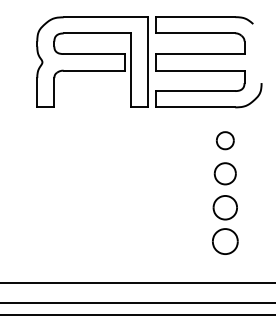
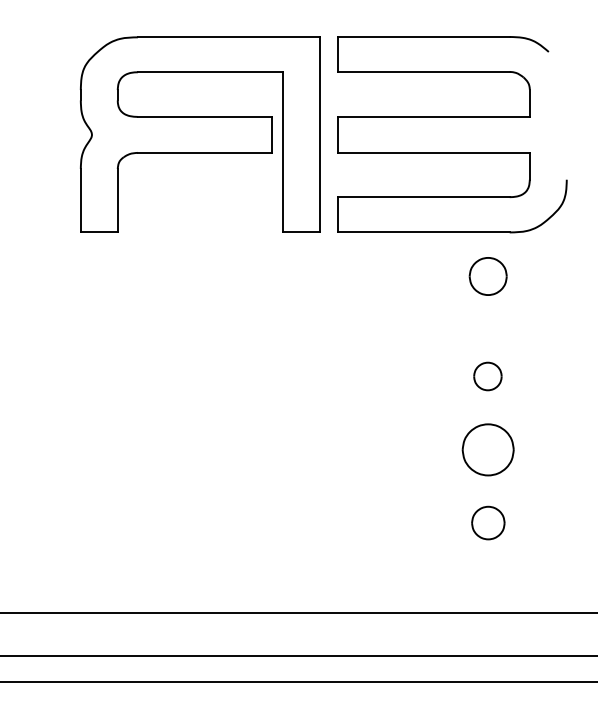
part: (225, 140) -> (488, 276), moved
part: (224, 173) -> (486, 375), size x0.6
part: (225, 241) -> (488, 522), size x0.6

